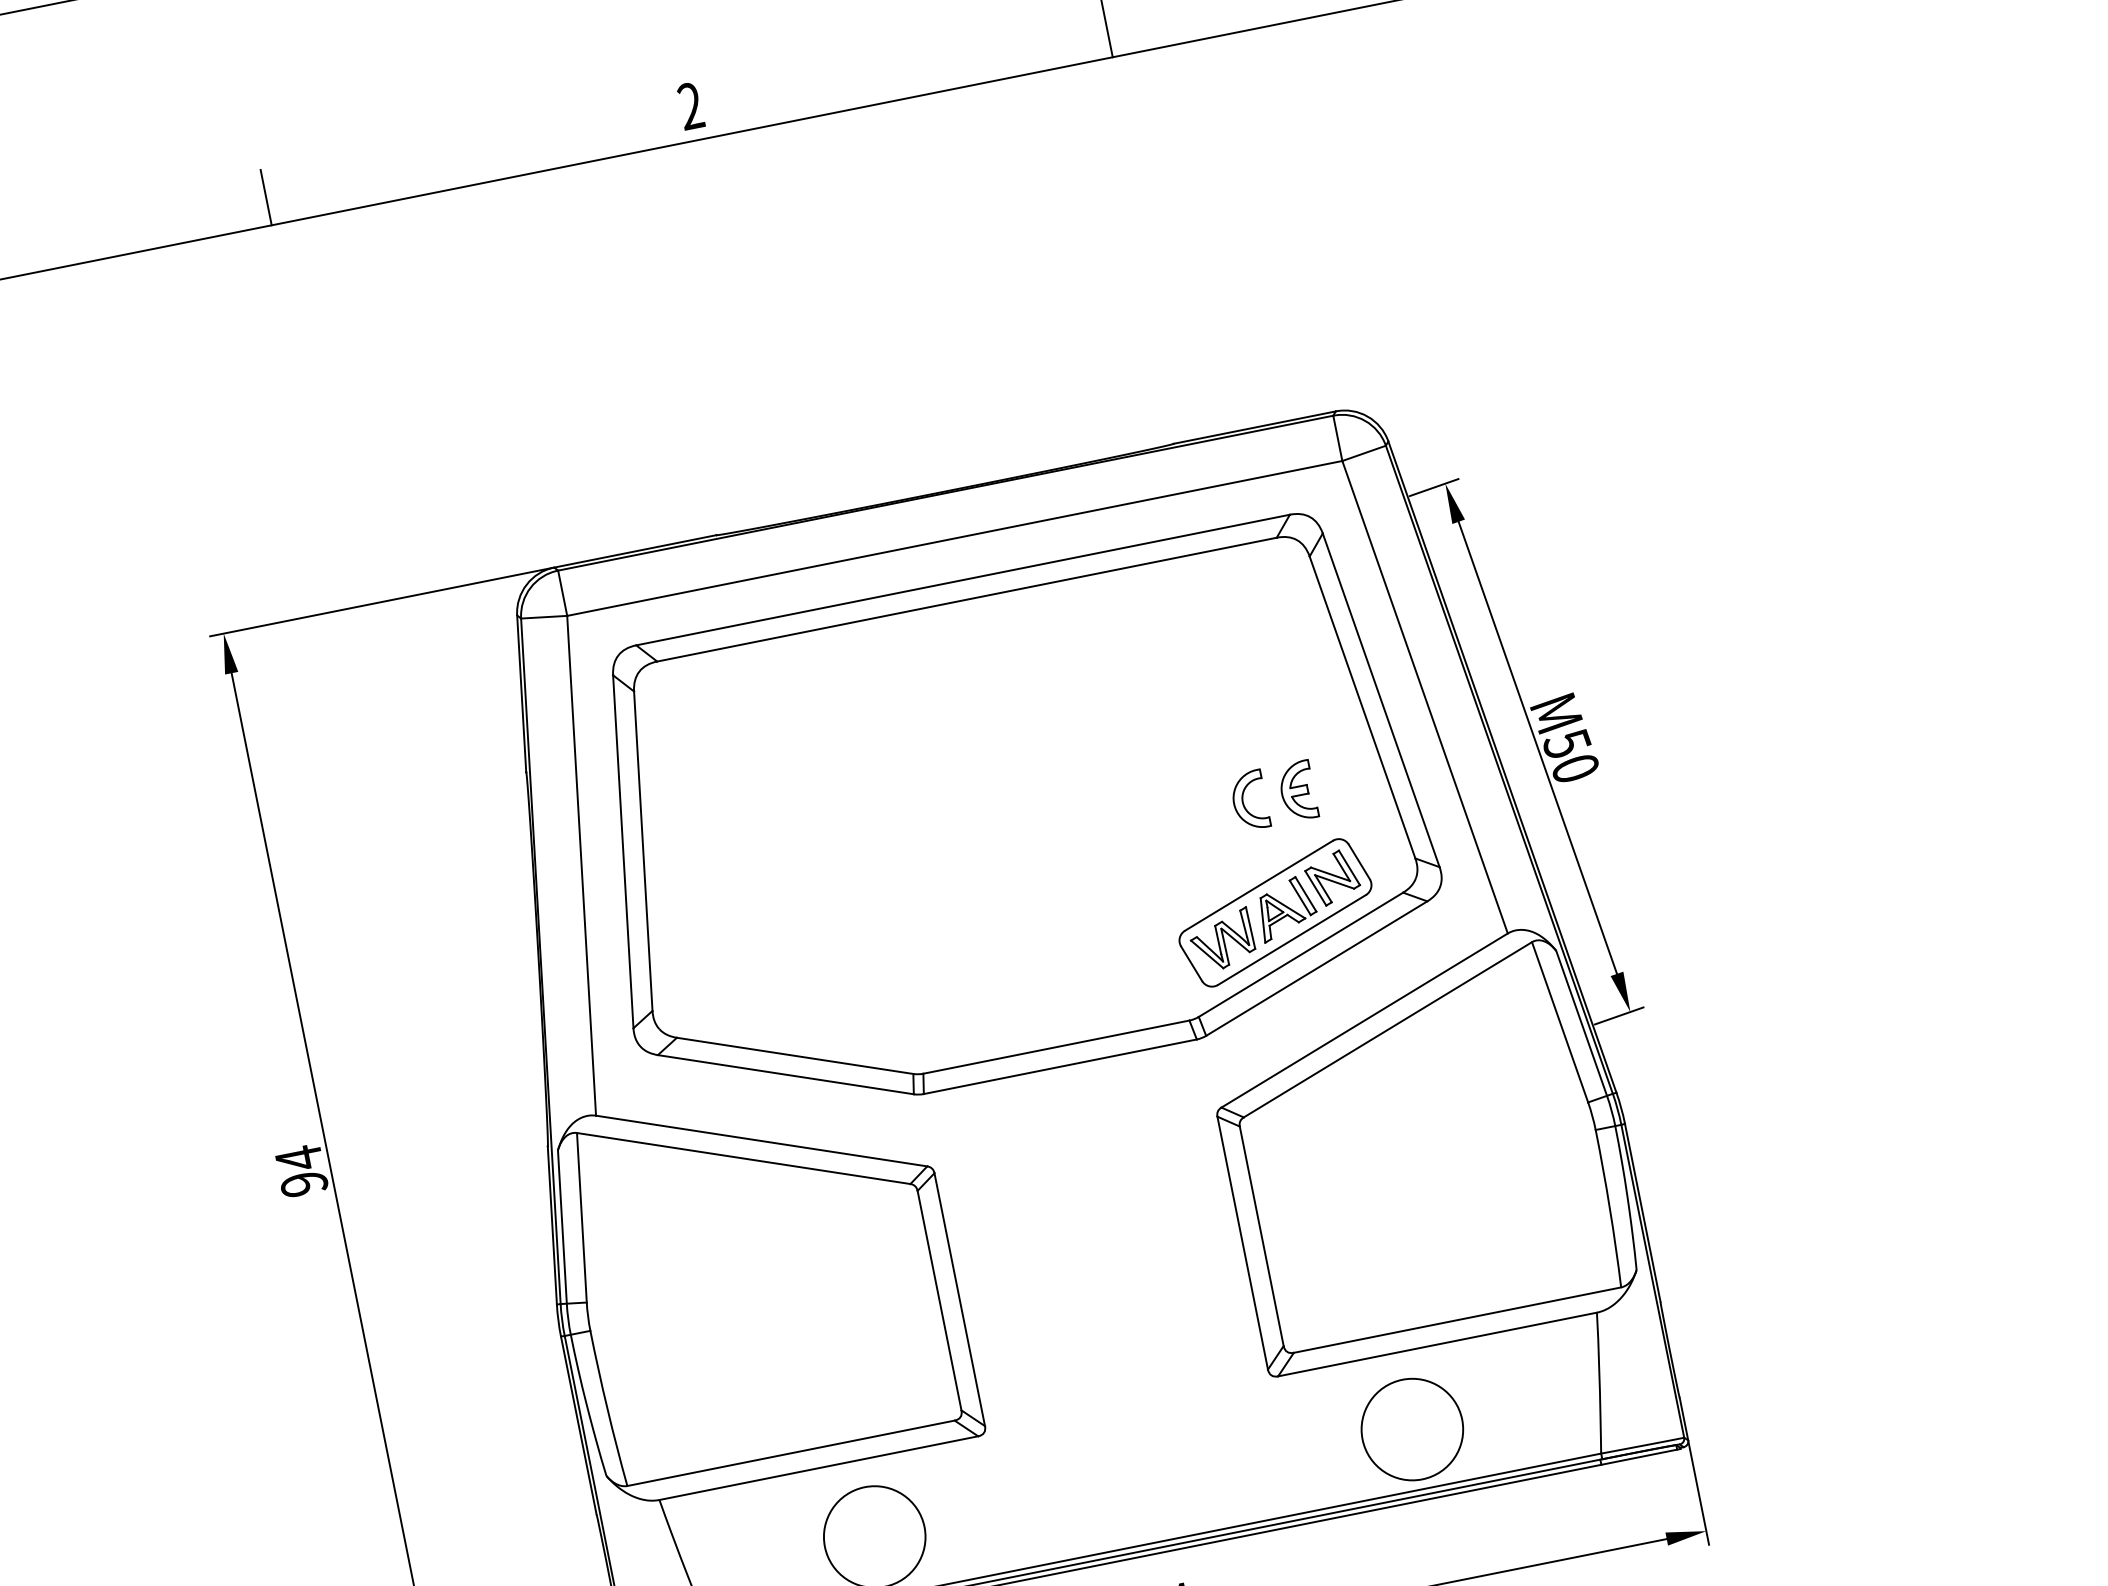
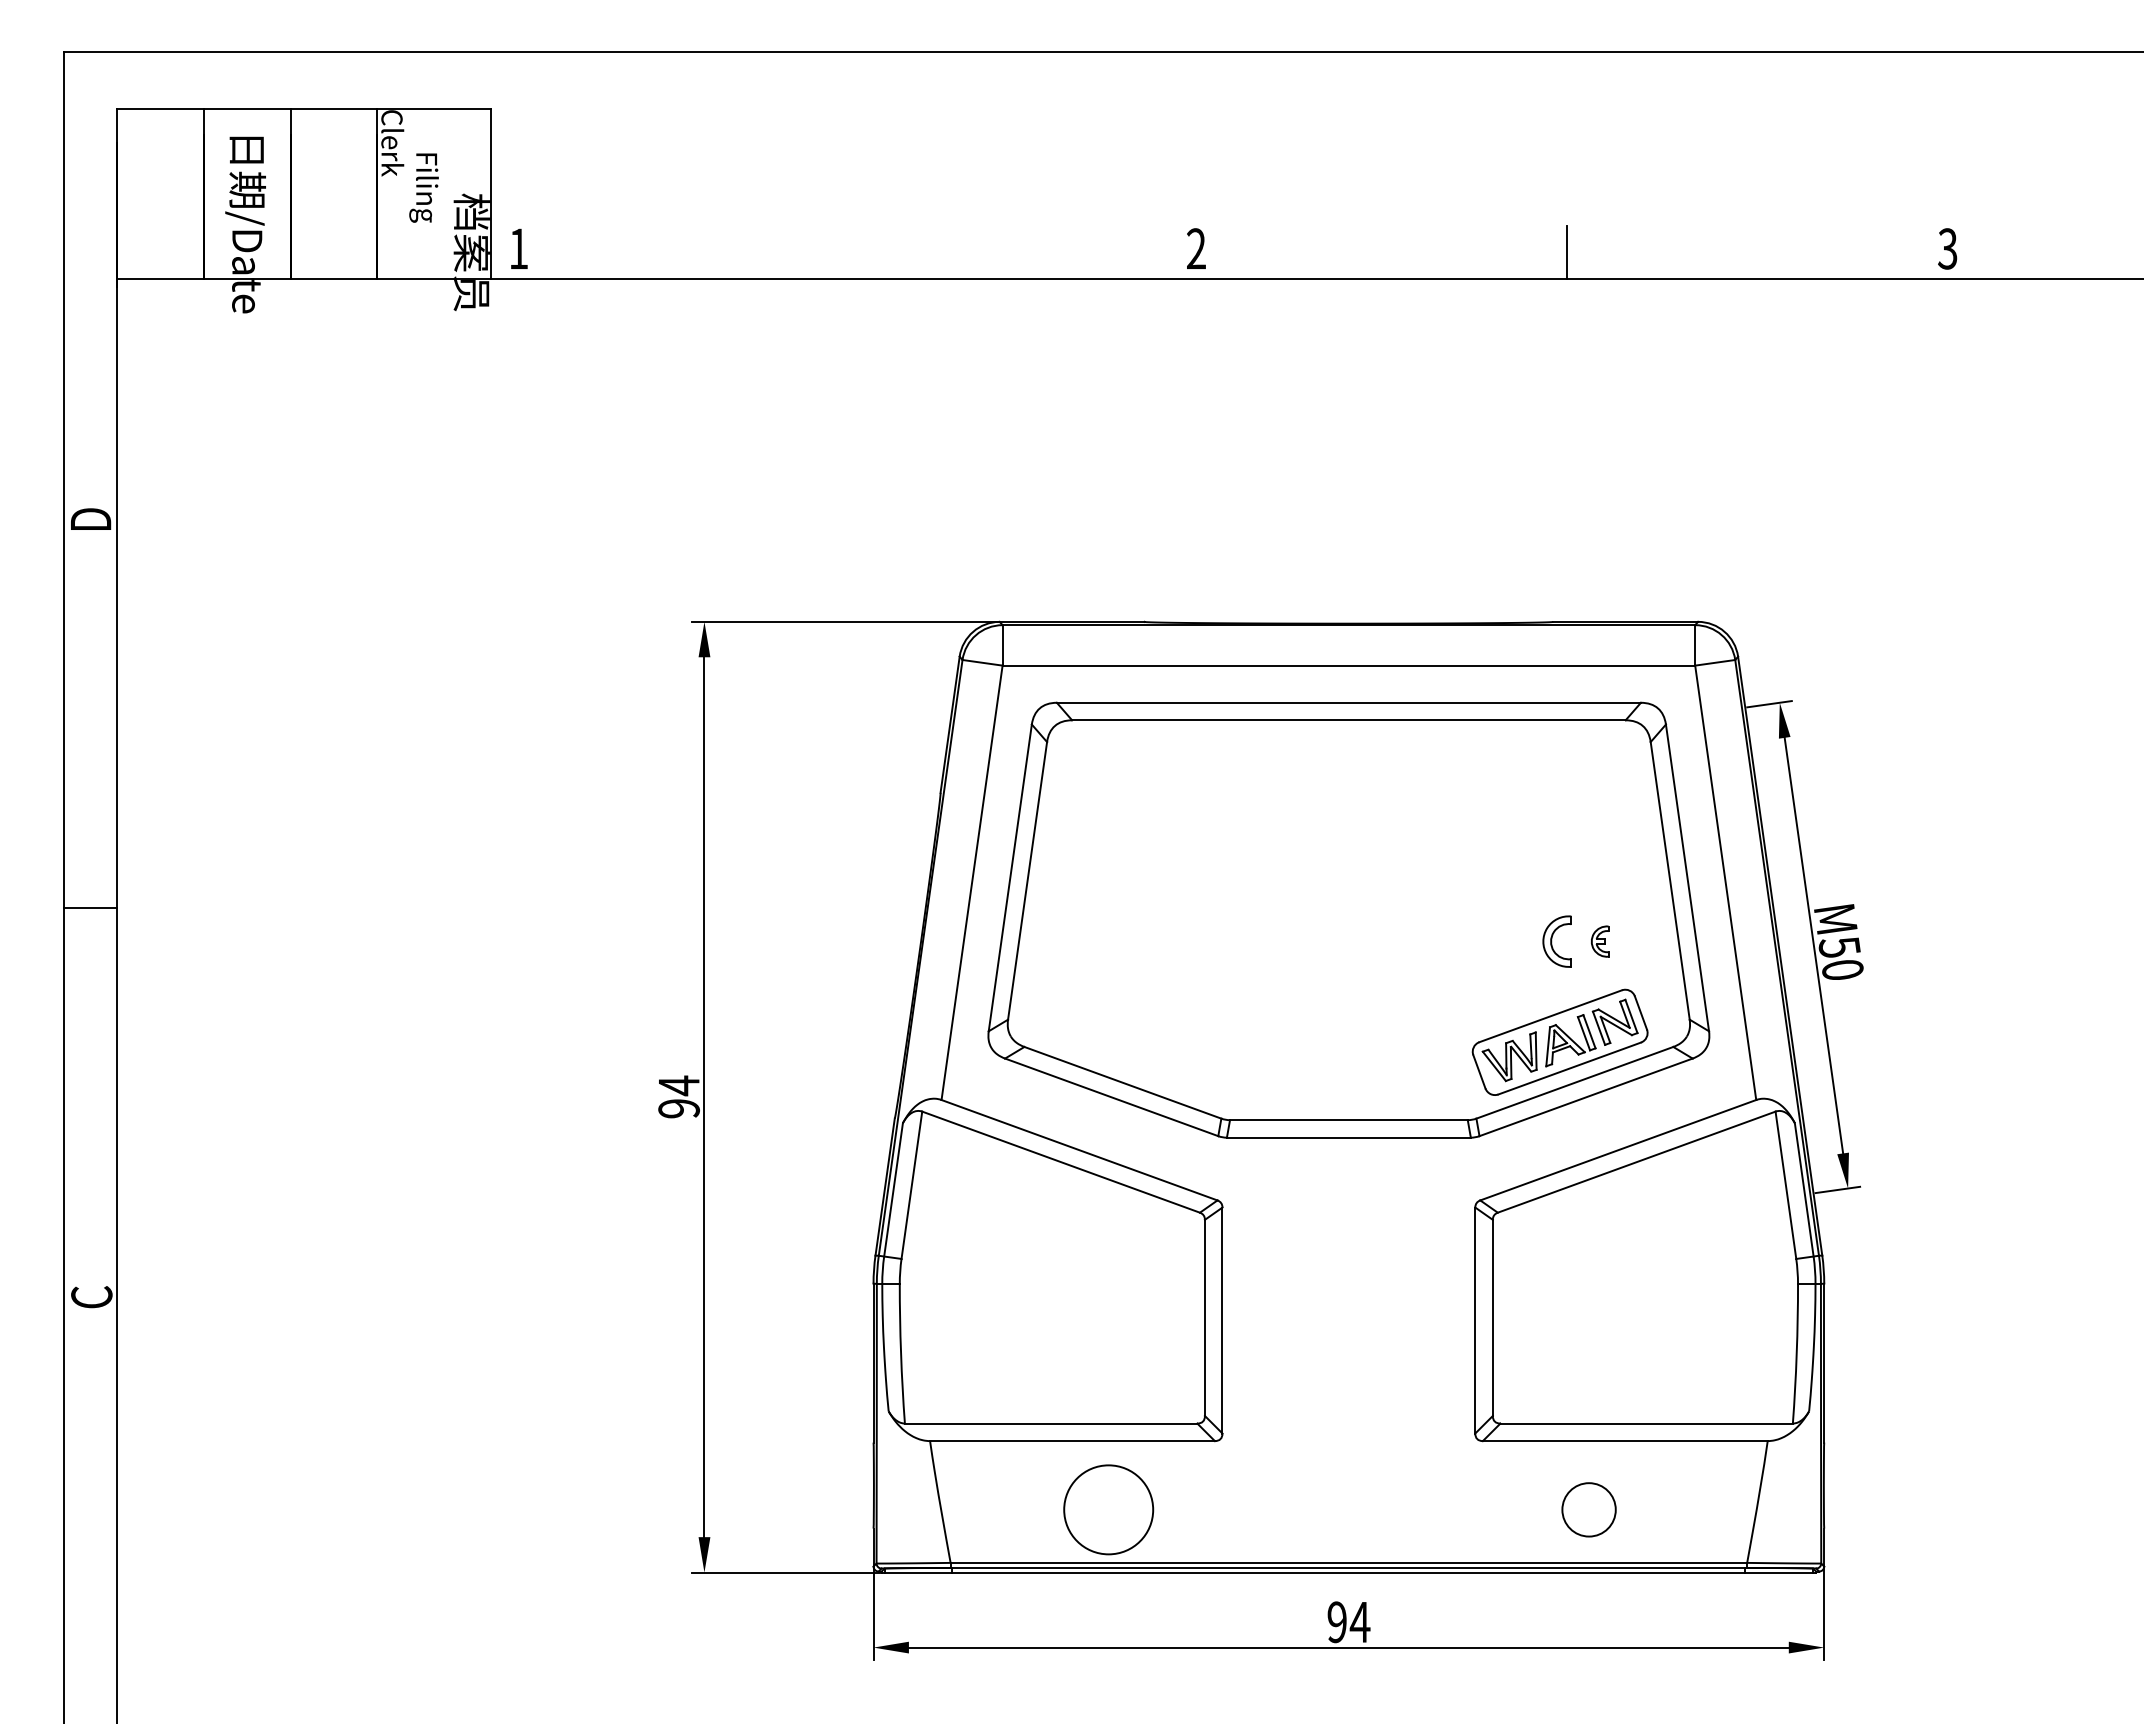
line: (265, 197) -> (815, 254), removed
part: (1296, 791) -> (1599, 941), size x0.6
circle: (1411, 1429) -> (1588, 1509), size x0.6

